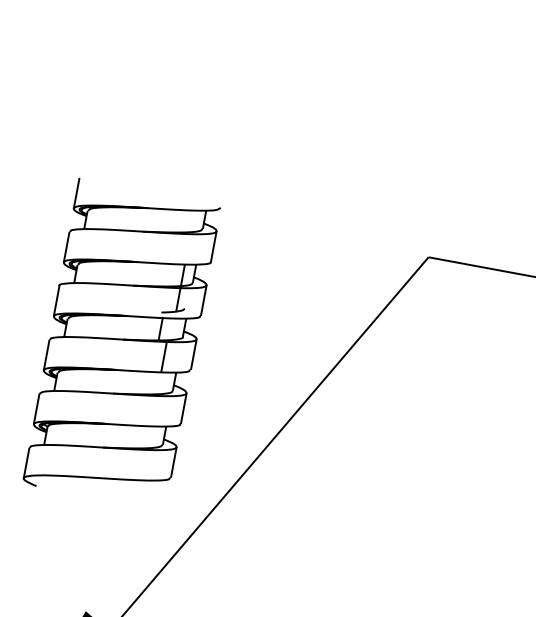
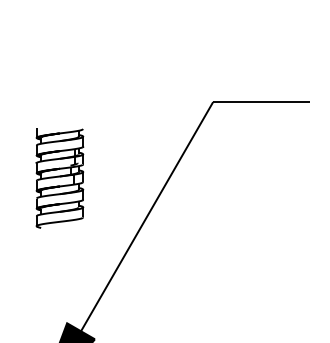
part: (121, 343) -> (59, 177), size x0.6

